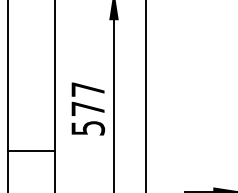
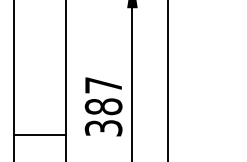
text: (88, 117) -> (104, 116), 577 -> 387
line: (30, 151) -> (39, 135), moved

